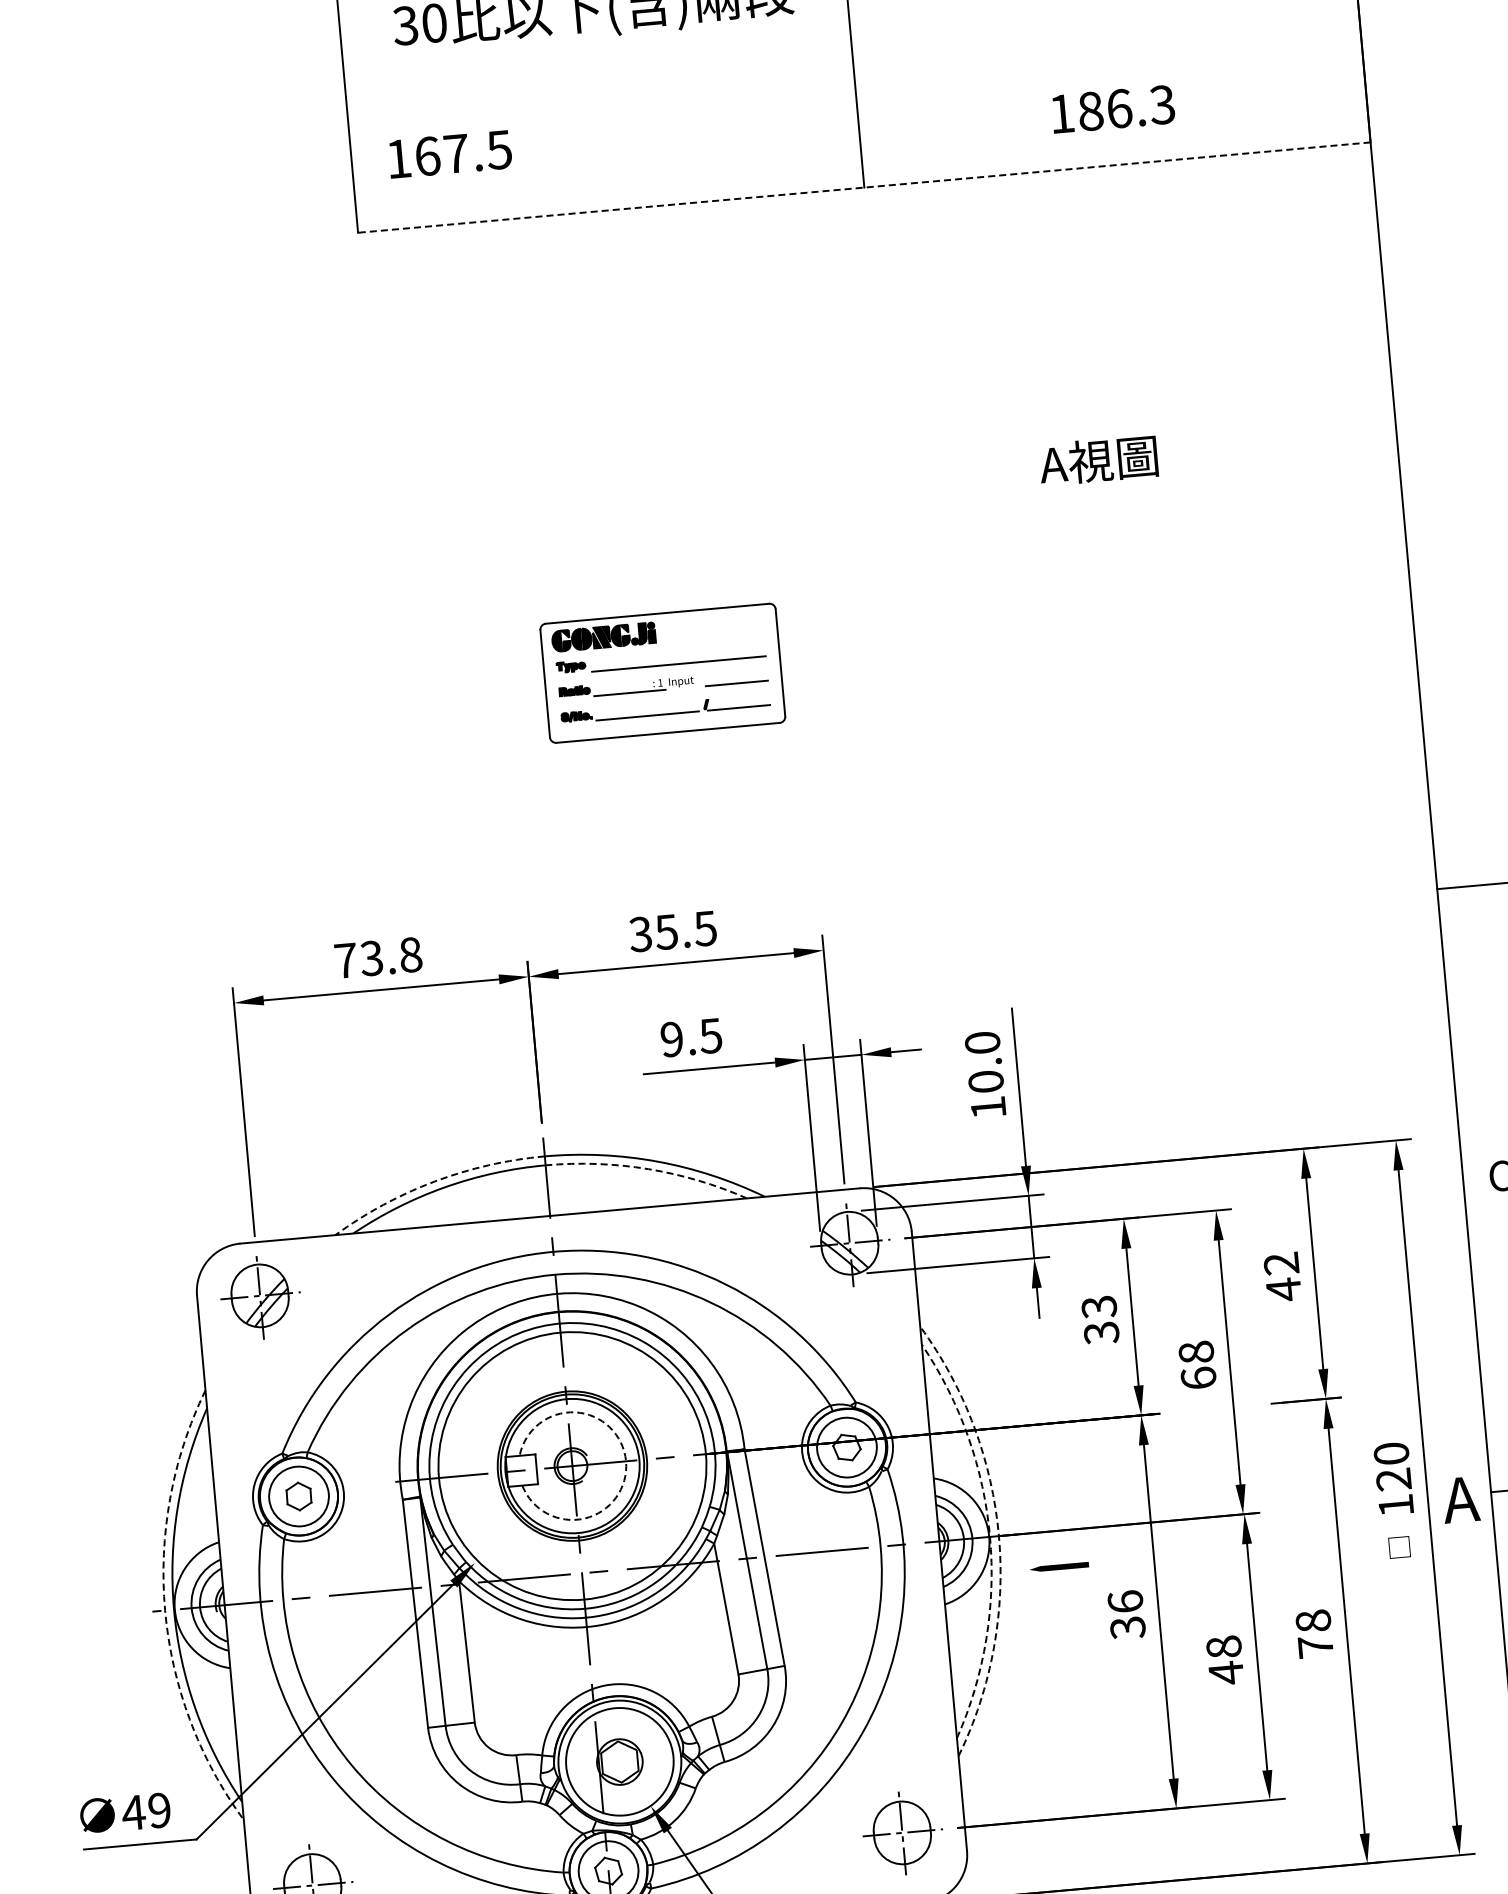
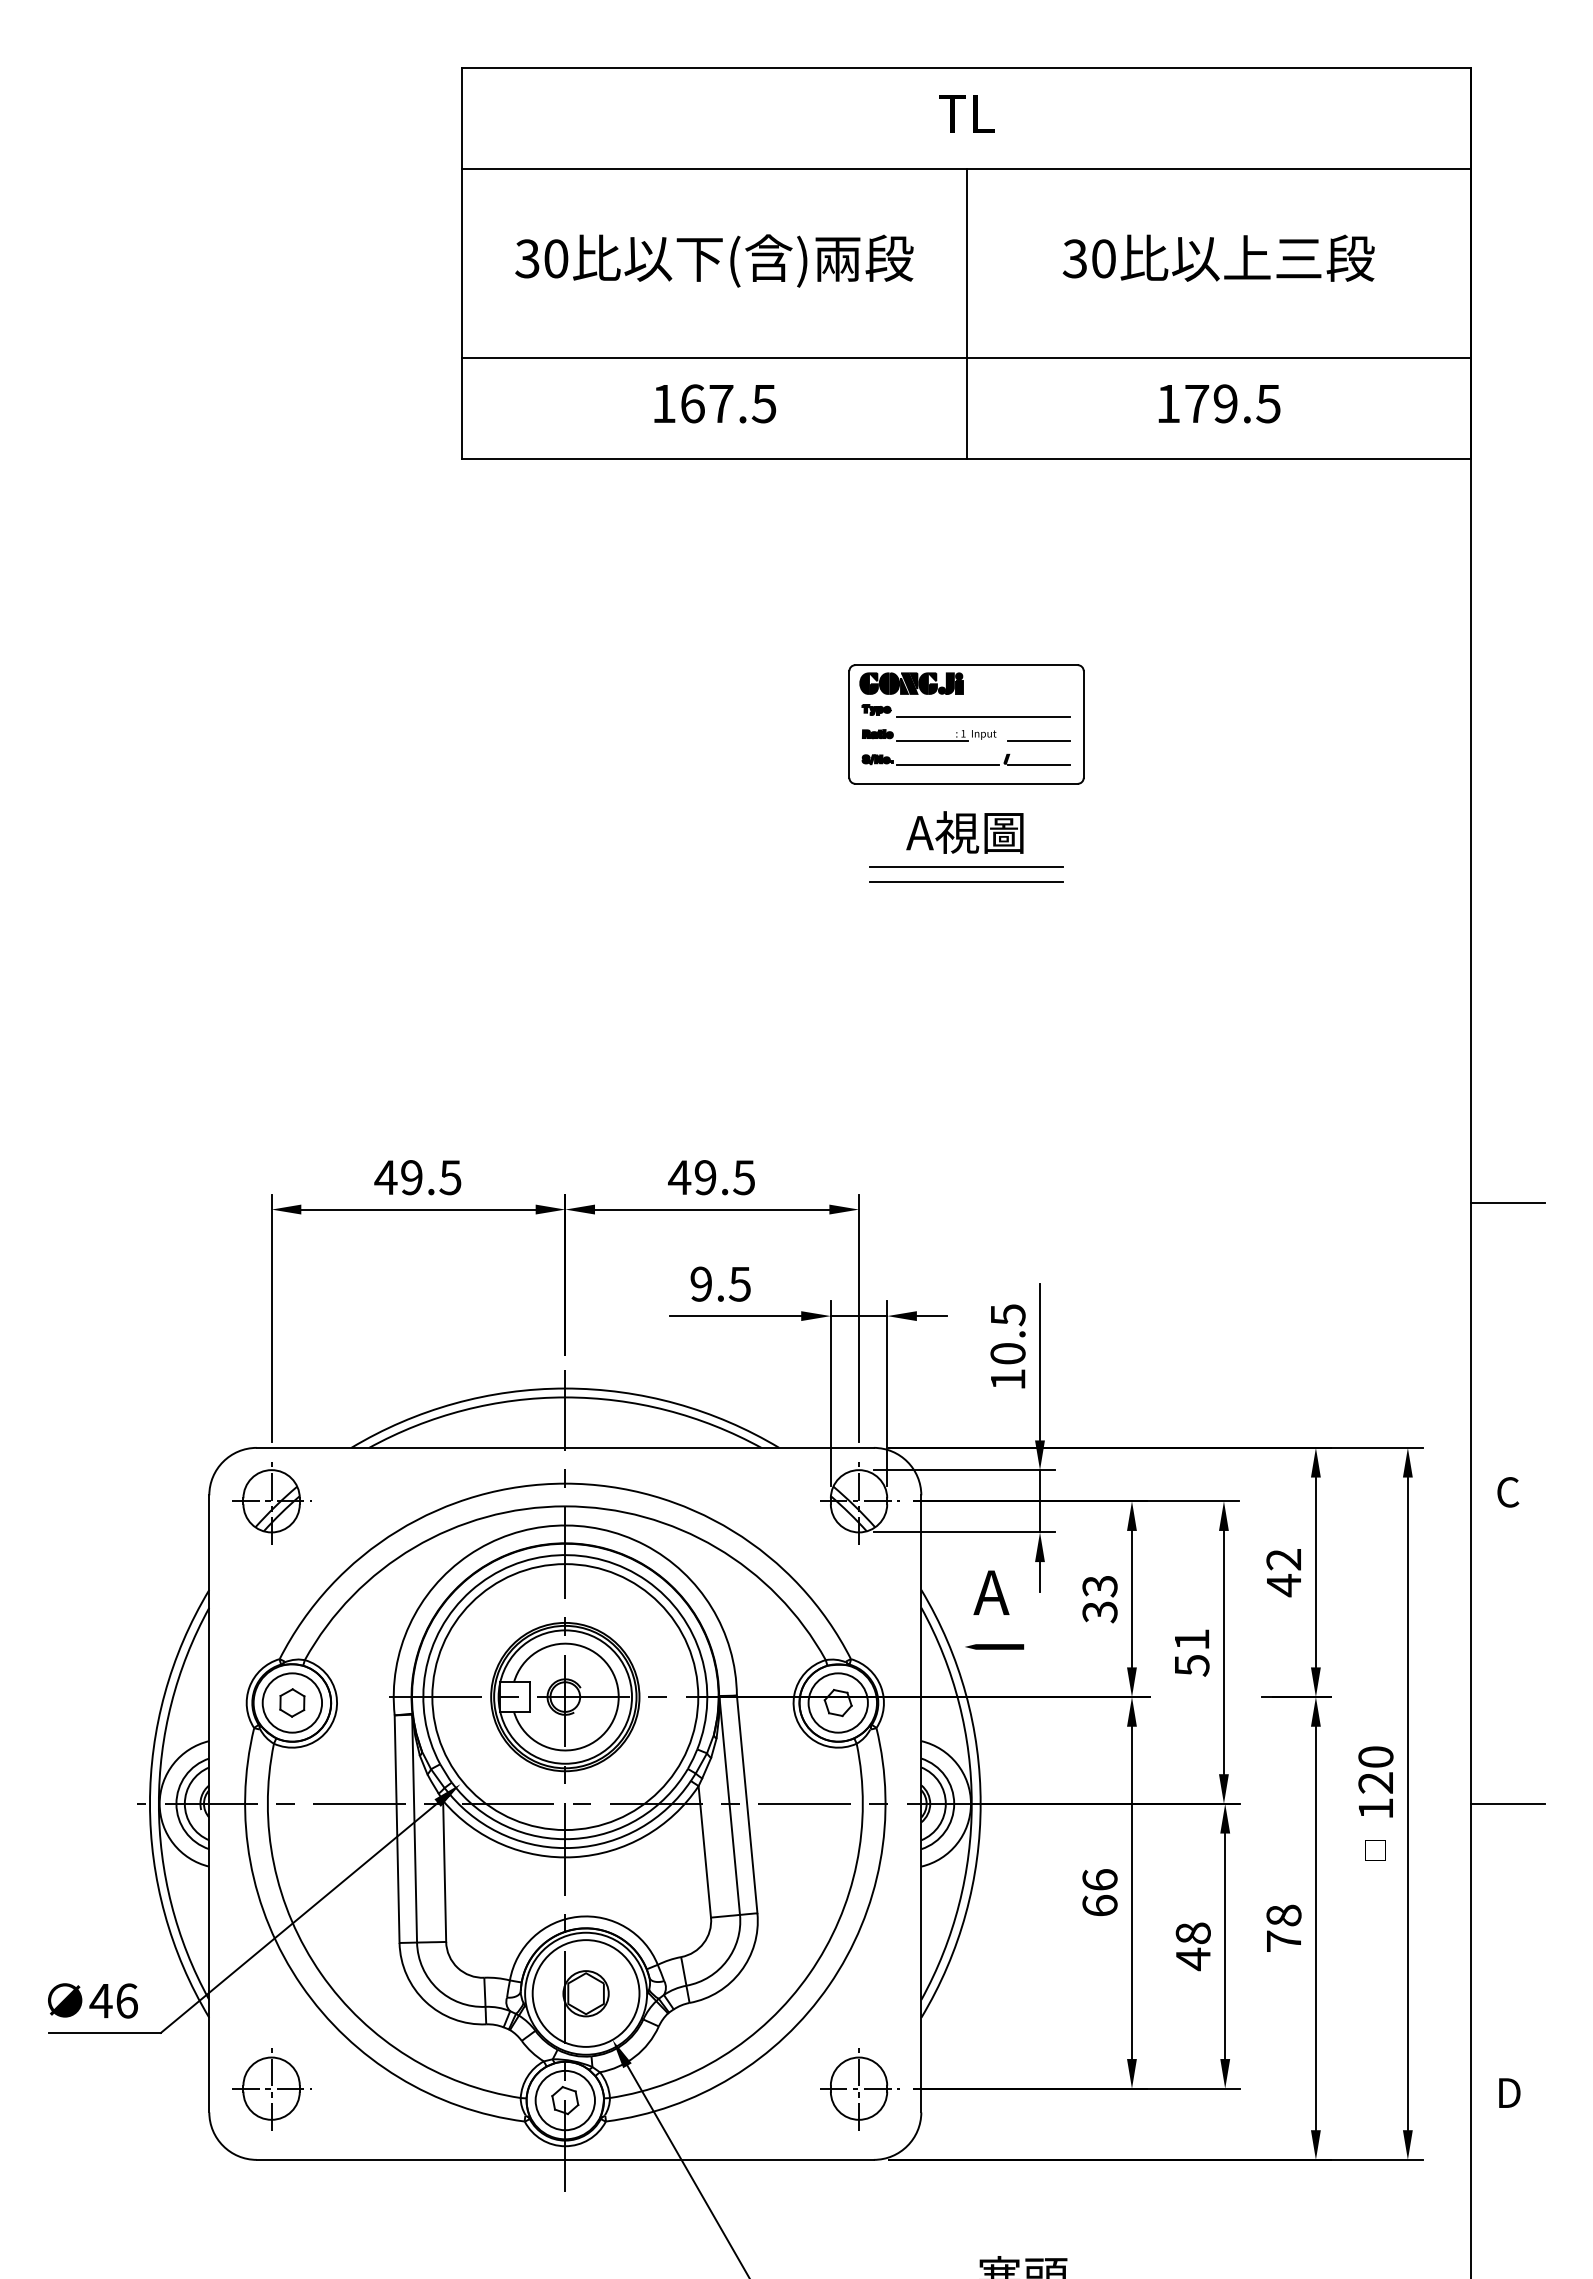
line: (855, 86) -> (966, 358), added
text: (1126, 107) -> (1232, 403), 186.3 -> 179.5
text: (449, 154) -> (714, 403), moved
line: (864, 187) -> (966, 459), dashed -> solid
text: (1098, 460) -> (964, 832), moved
line: (900, 596) -> (966, 866), added
line: (902, 611) -> (966, 881), added
part: (662, 673) -> (966, 724), moved
text: (653, 933) -> (692, 1177), 35.5 -> 49.5
text: (377, 957) -> (417, 1177), 73.8 -> 49.5
text: (982, 1043) -> (1007, 1315), 10.0 -> 10.5
arc: (648, 1169) -> (666, 1410), dashed -> solid
arc: (434, 1181) -> (454, 1403), dashed -> solid
text: (1197, 1365) -> (1191, 1652), 68 -> 51
arc: (625, 1461) -> (618, 1697), dashed -> solid
text: (1460, 1499) -> (991, 1592), moved
arc: (998, 1535) -> (980, 1803), dashed -> solid
arc: (989, 1536) -> (971, 1803), dashed -> solid
line: (1059, 1566) -> (994, 1646), moved
arc: (164, 1610) -> (149, 1803), dashed -> solid
text: (1127, 1627) -> (1099, 1905), 36 -> 66
text: (159, 1810) -> (126, 2000), 49 -> 46

